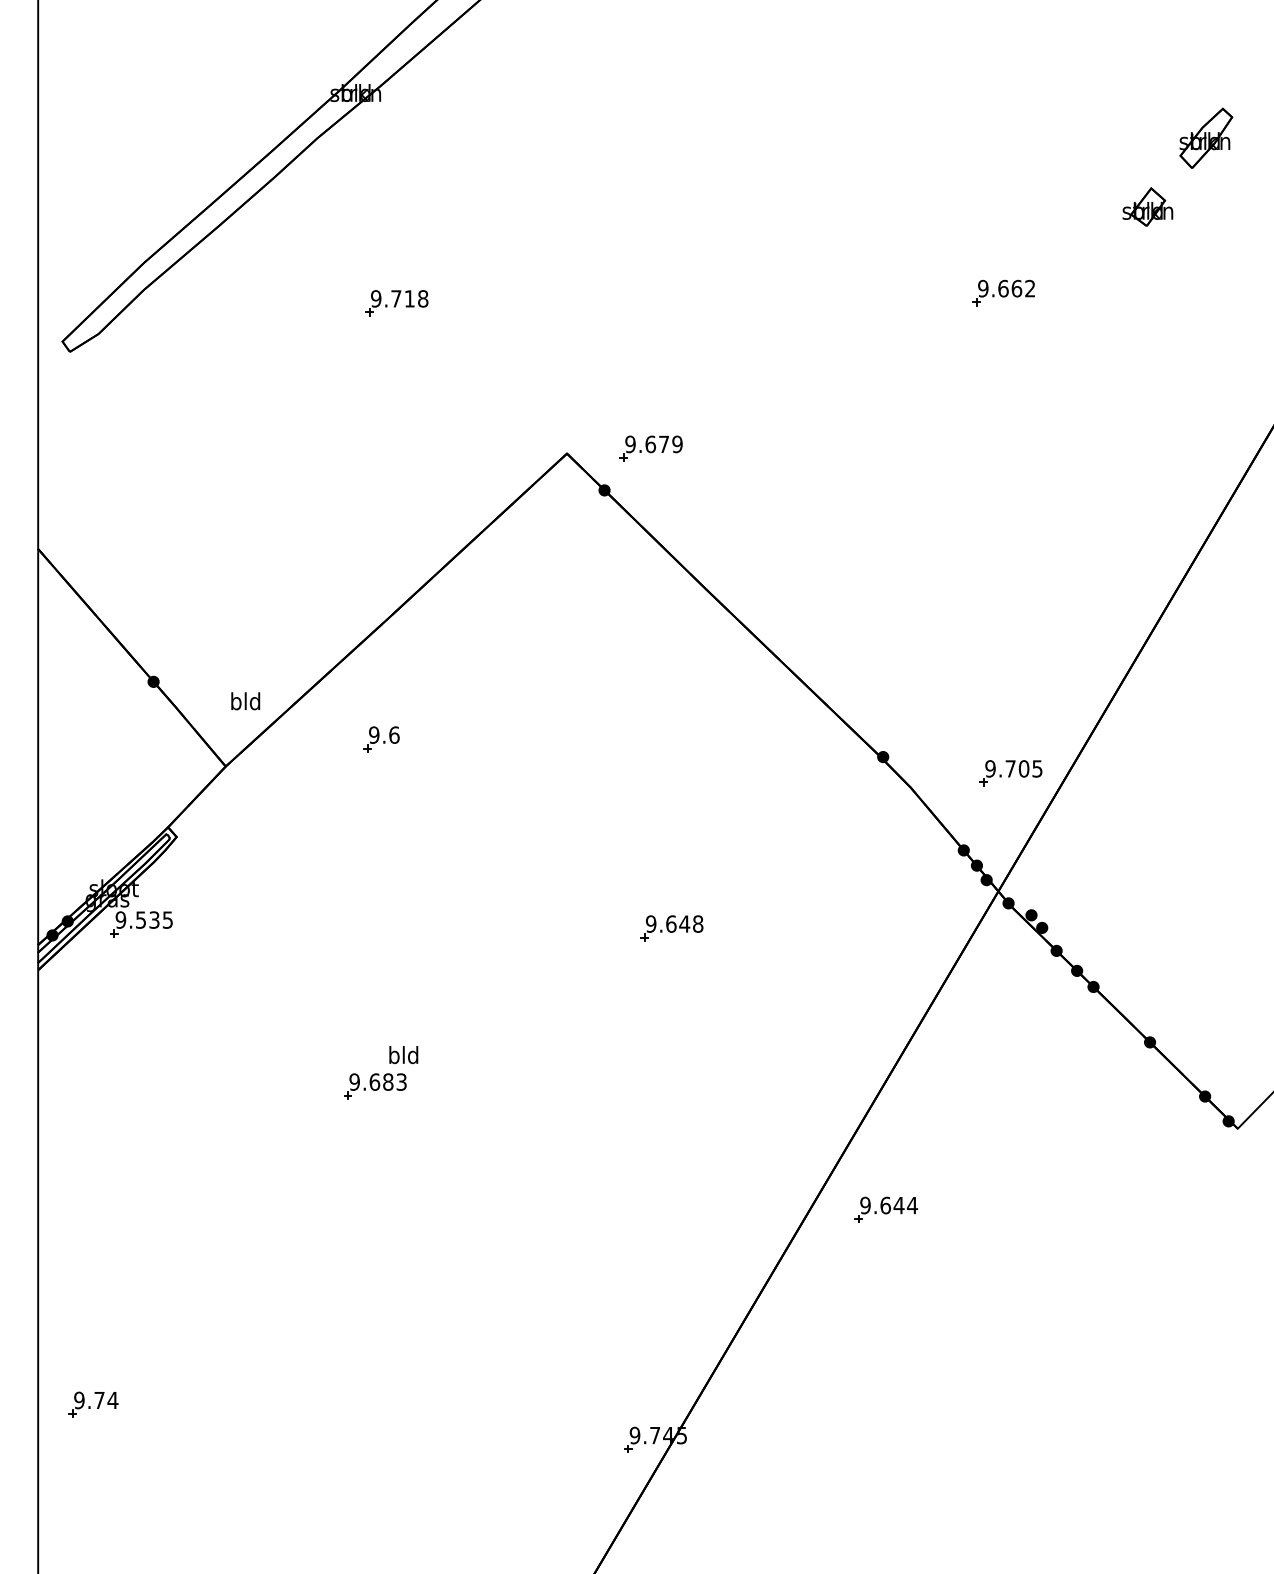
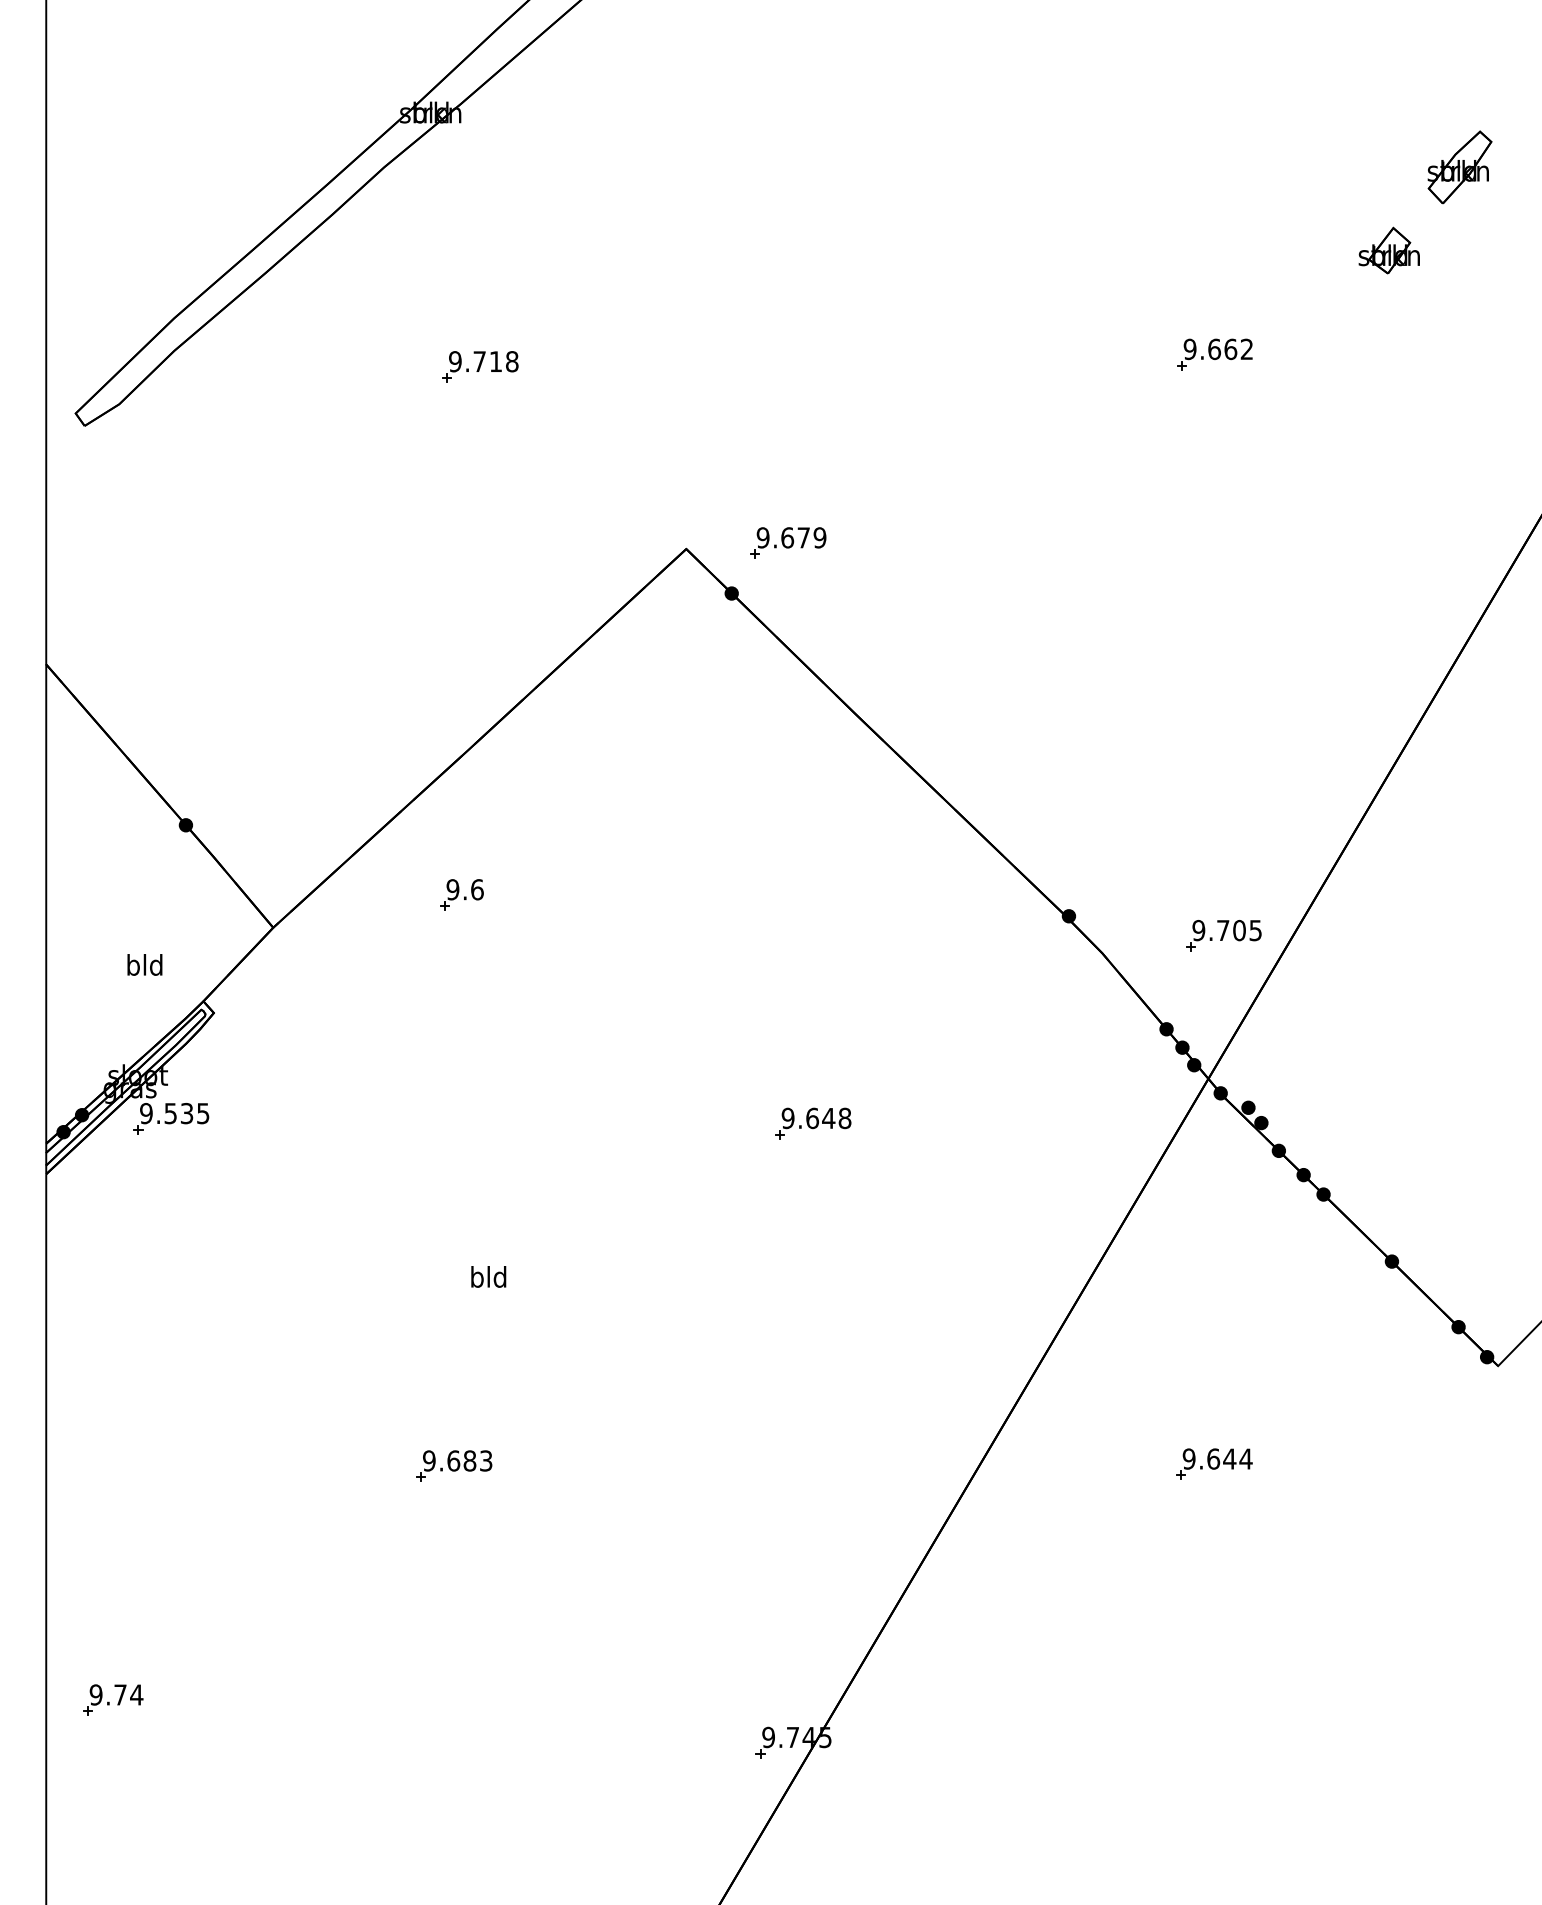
text: (245, 701) -> (144, 965), moved
part: (375, 1086) -> (454, 1466), moved
part: (885, 1209) -> (1213, 1463), moved

